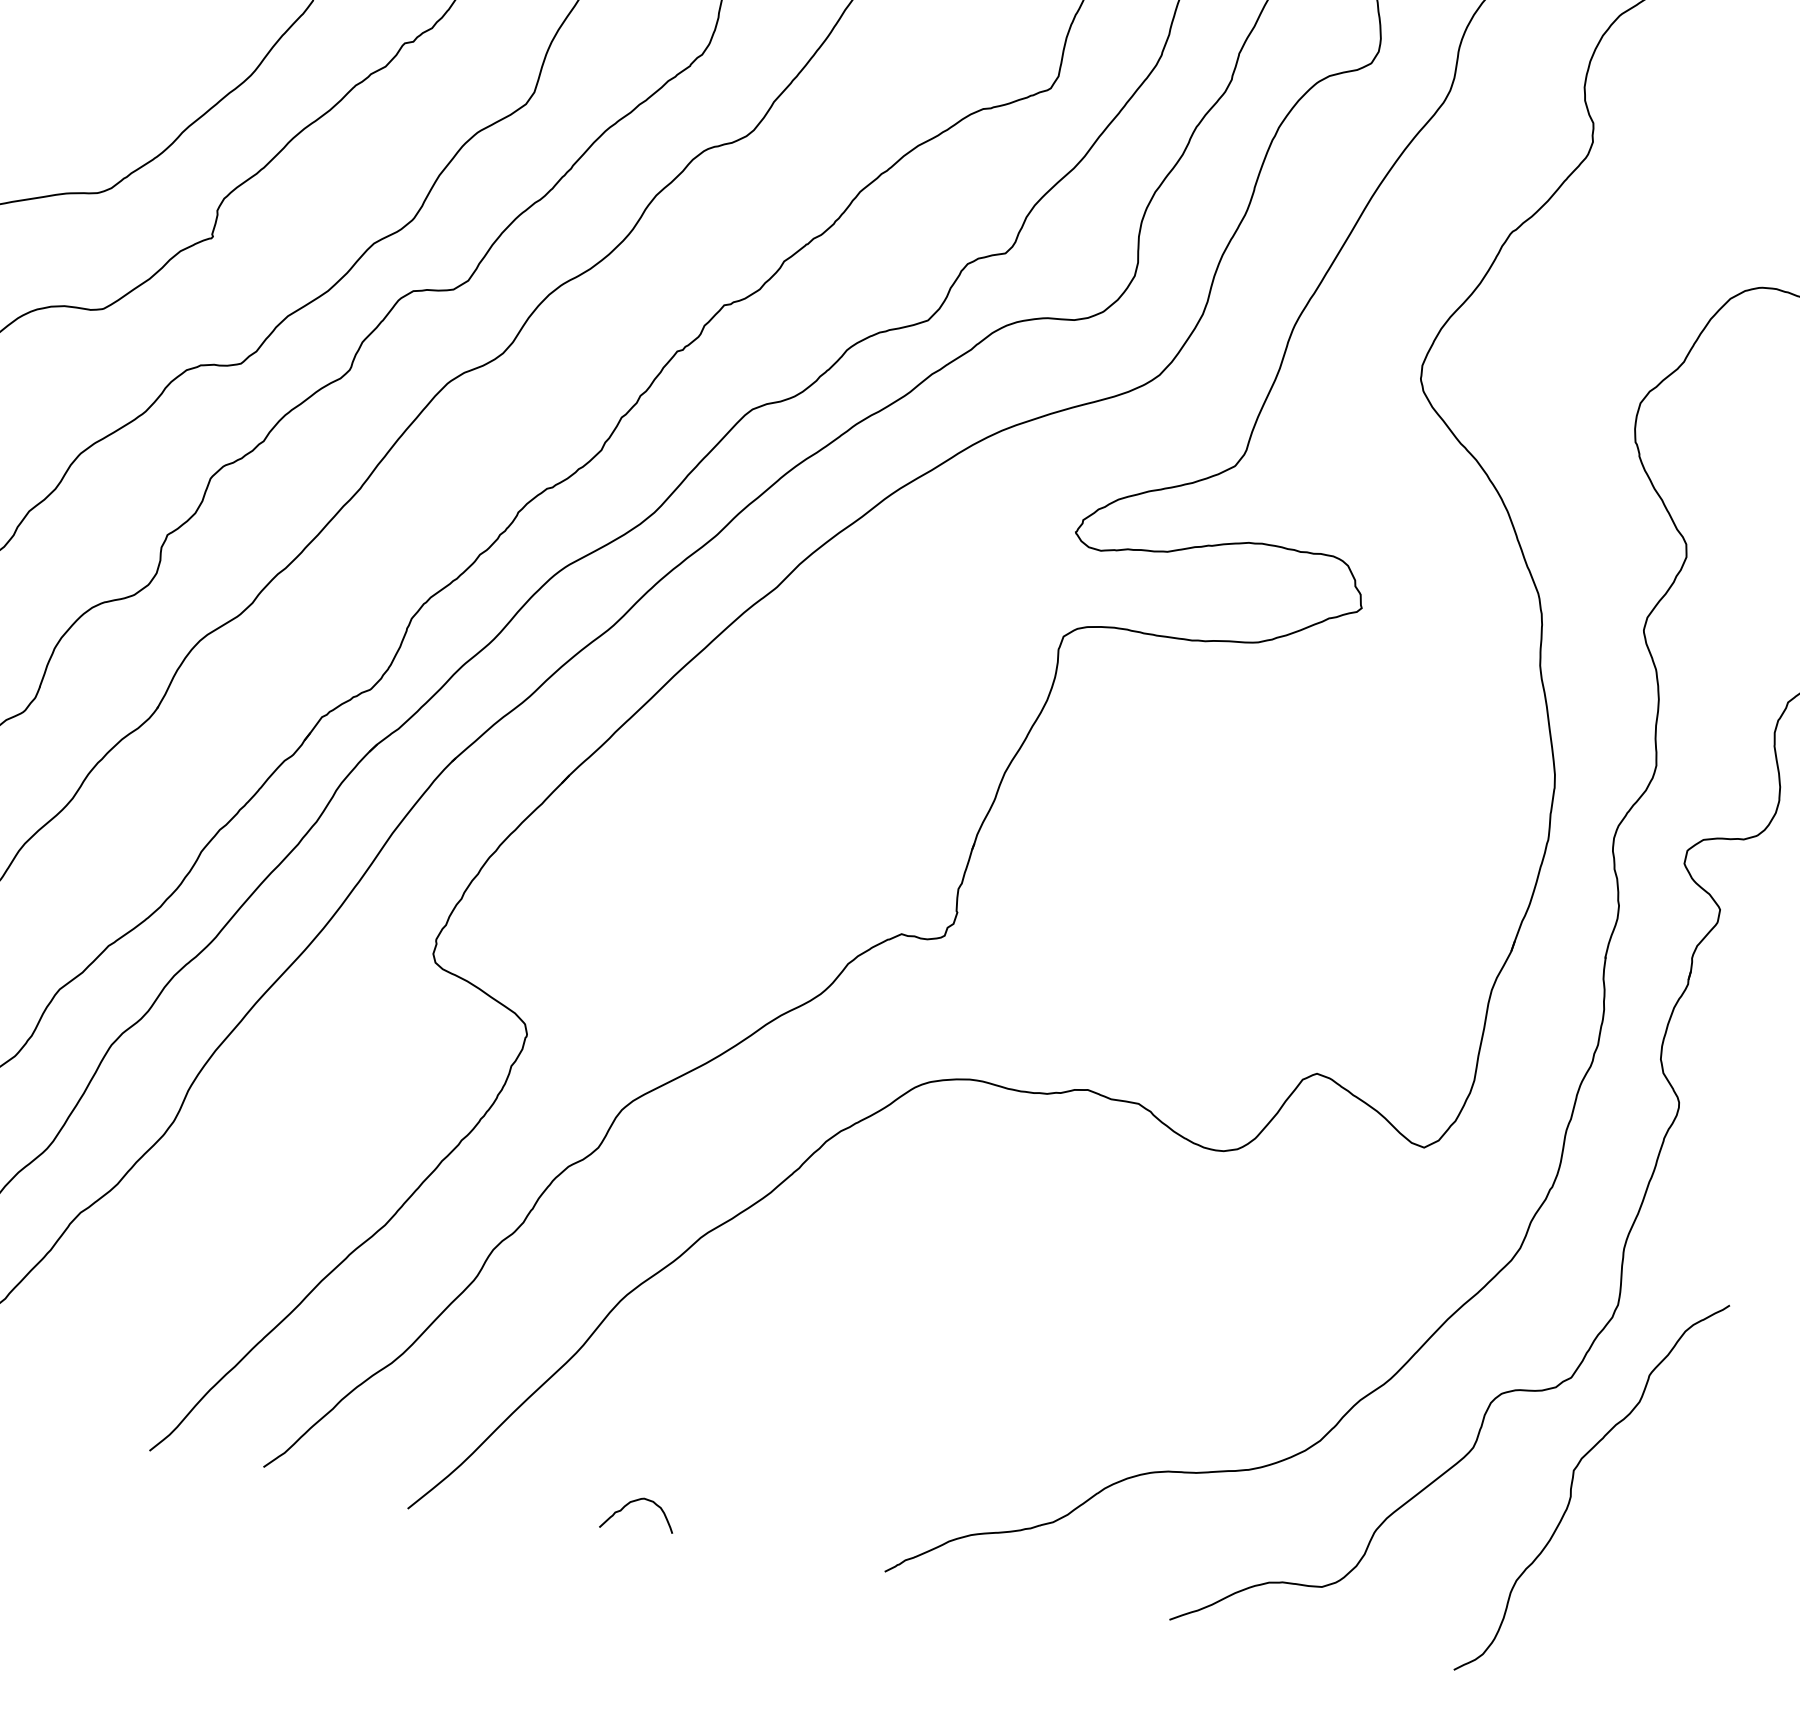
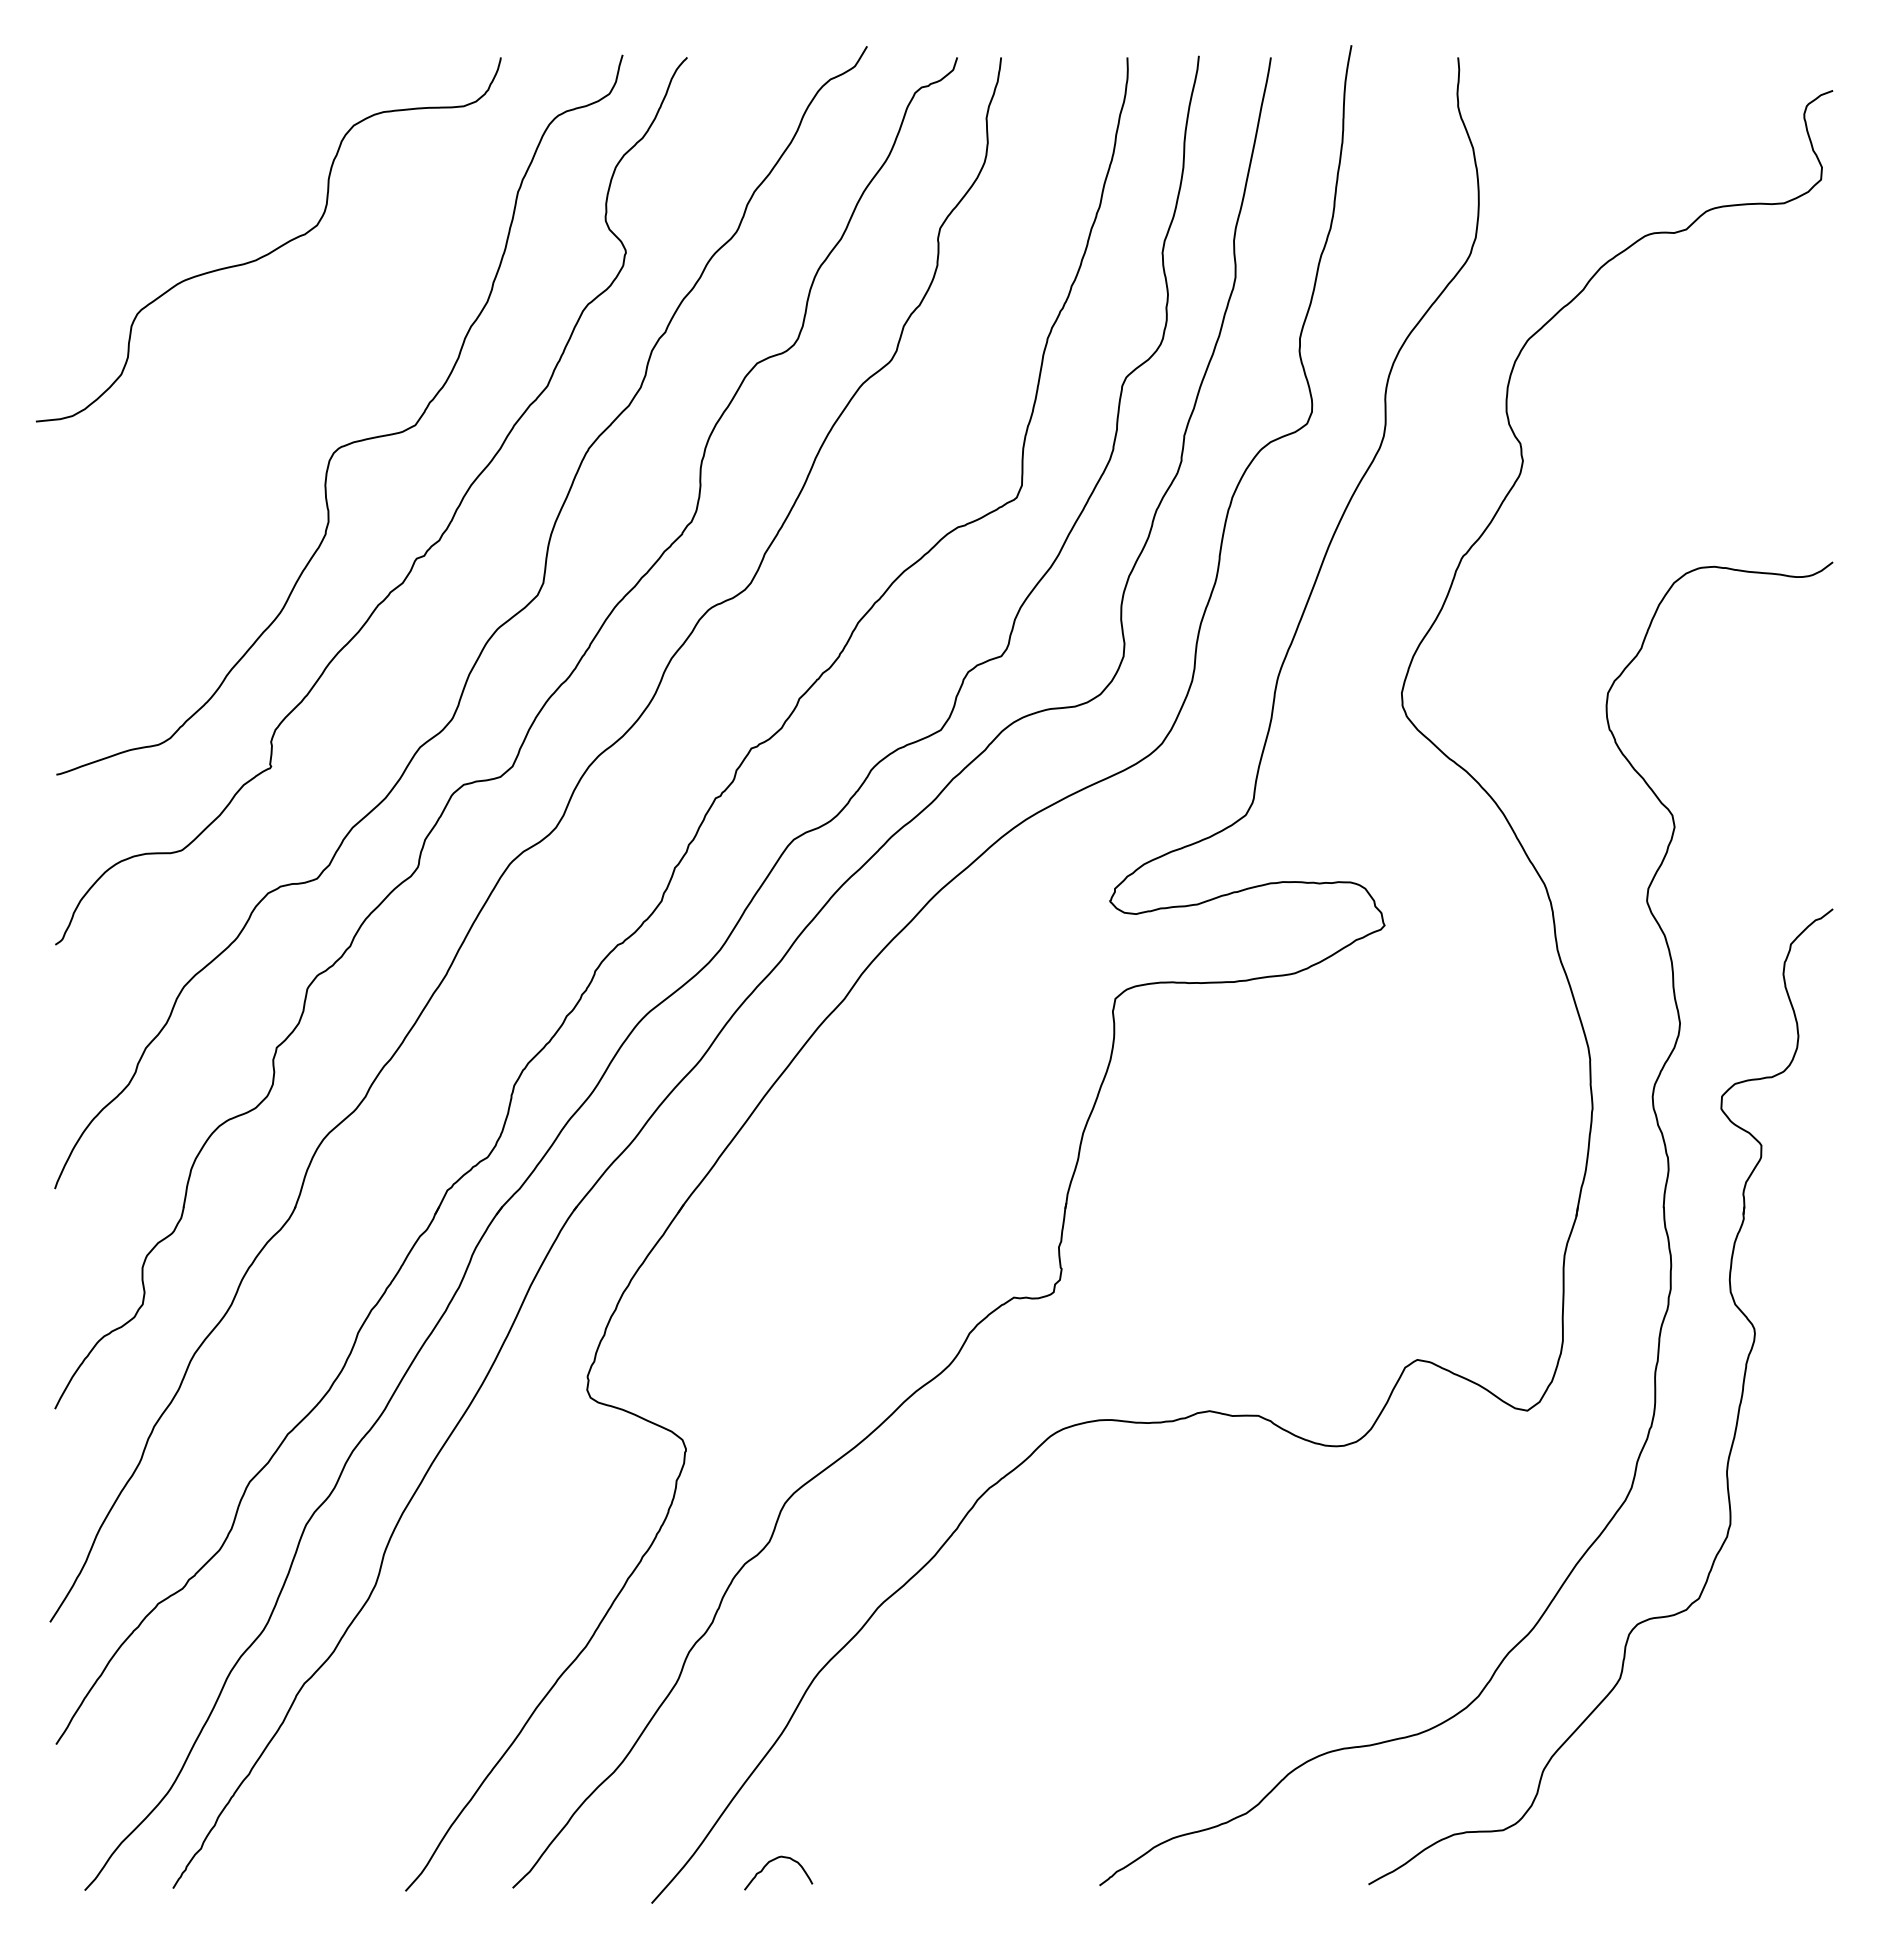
curve: (1573, 1483) -> (1717, 1695), removed
curve: (634, 1502) -> (772, 1861), moved

